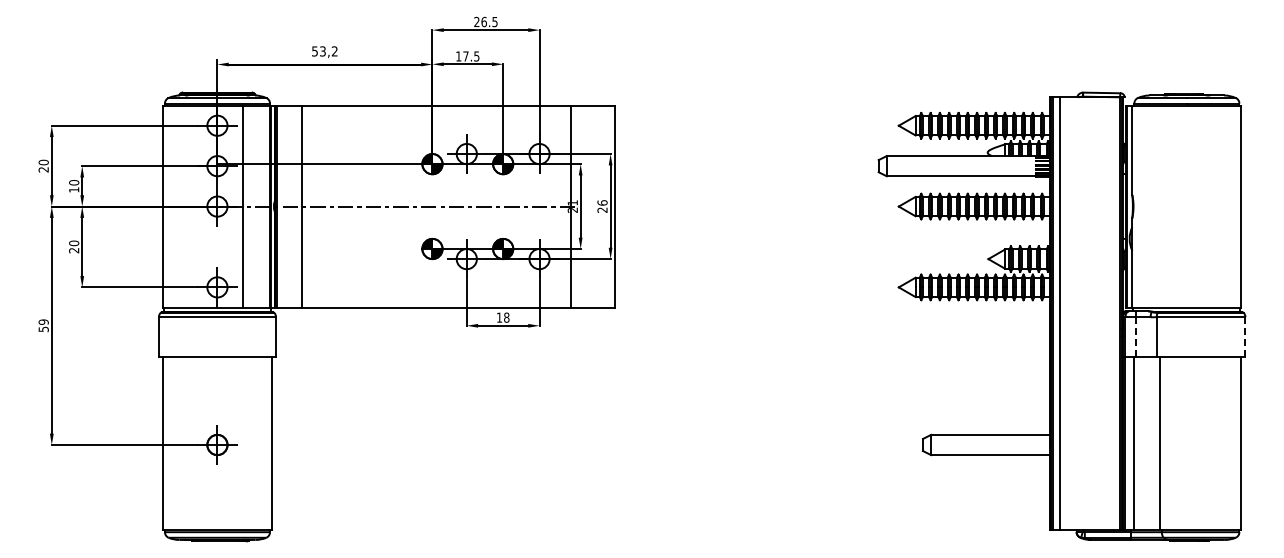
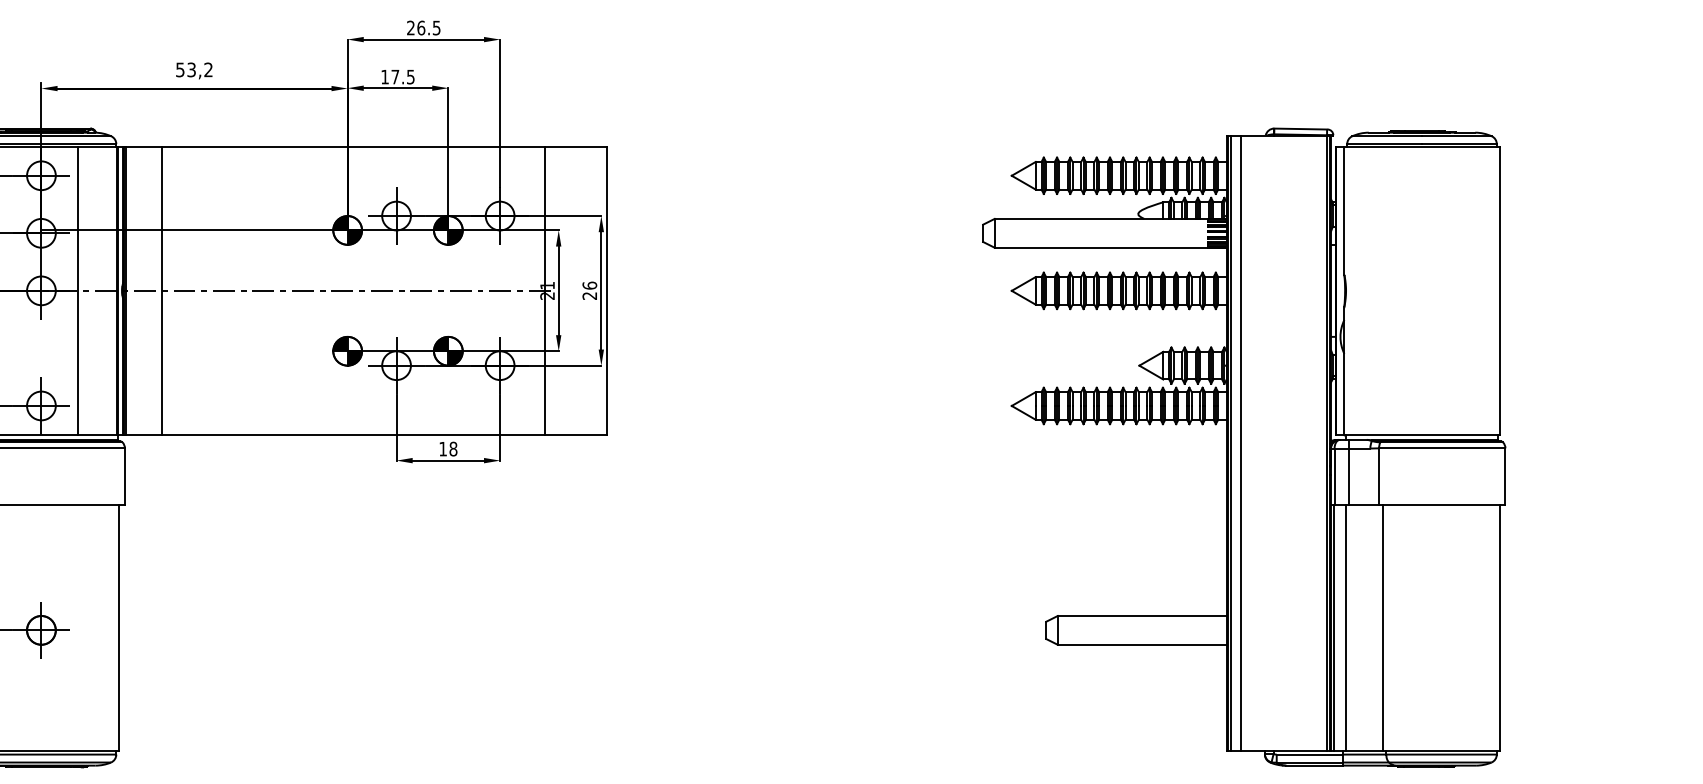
line: (1135, 337) -> (1348, 477), dashed -> solid
line: (1245, 337) -> (1505, 477), dashed -> solid

